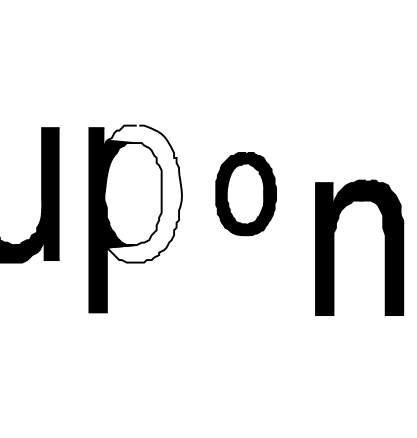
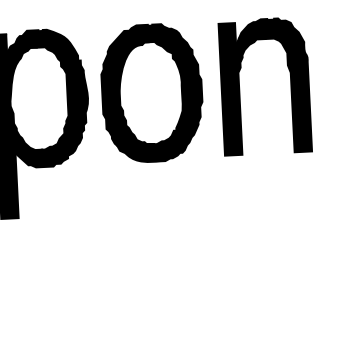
fill: (143, 193) -> (49, 97), added
part: (245, 193) -> (151, 92), size x1.67
part: (334, 247) -> (240, 87), moved

